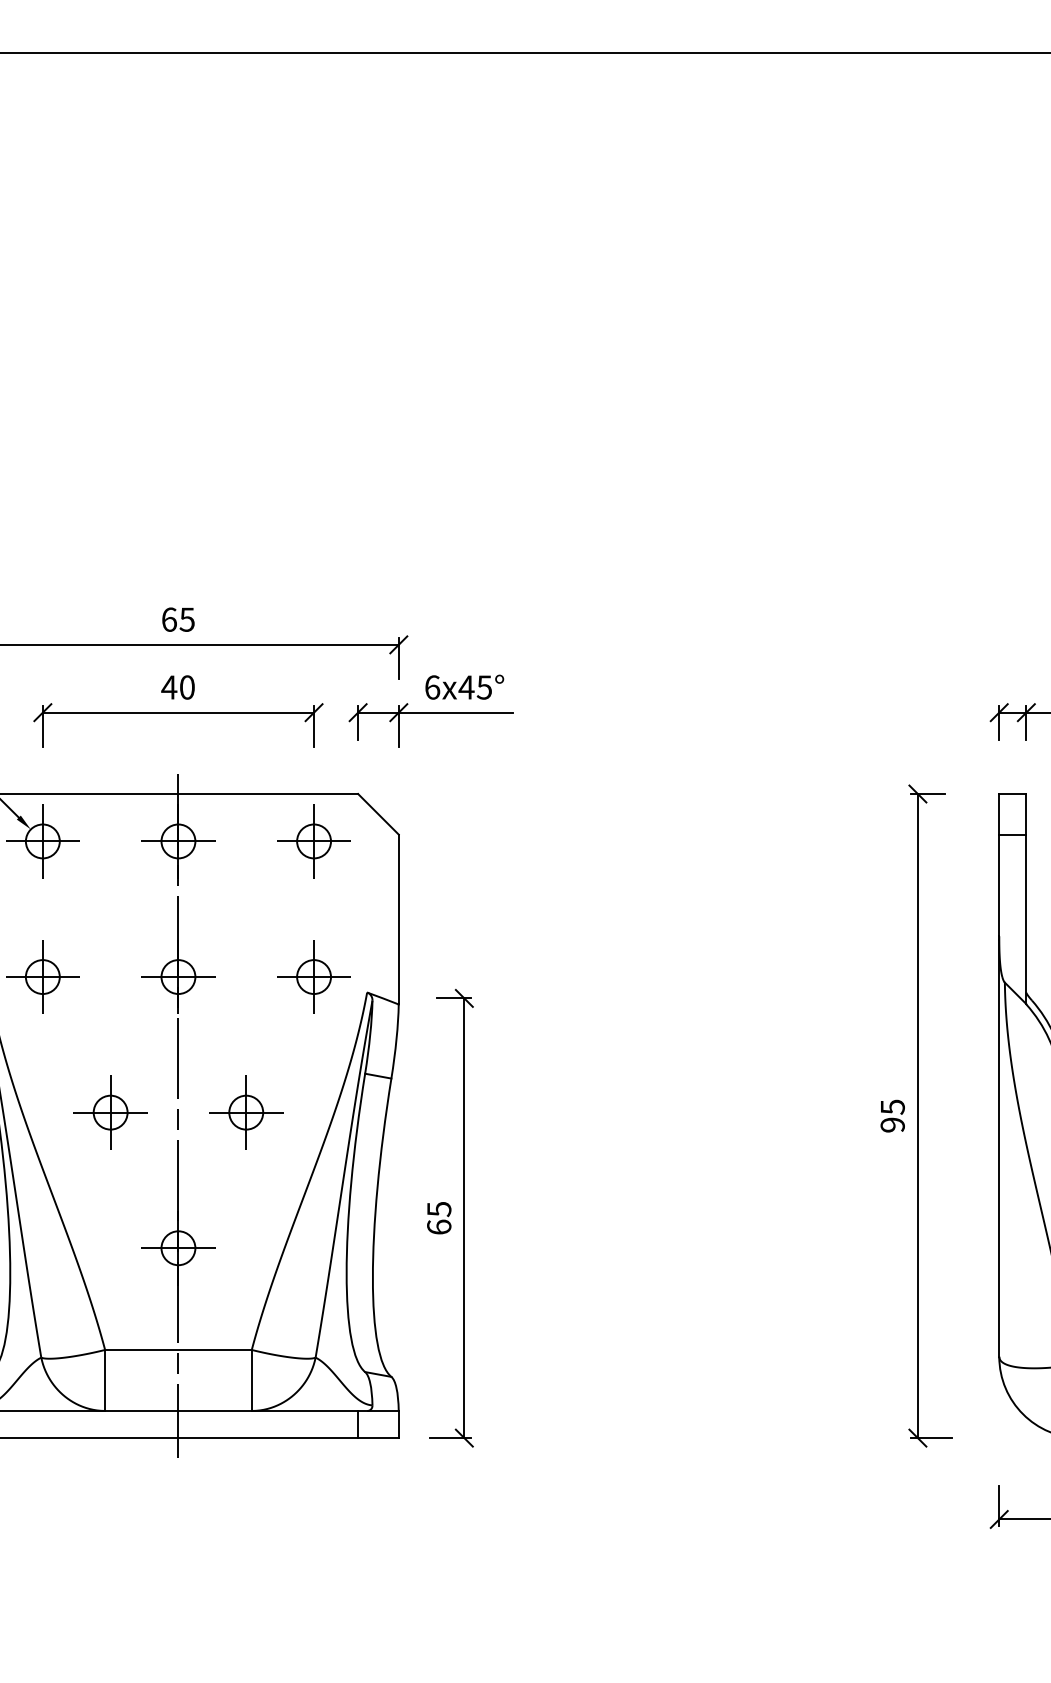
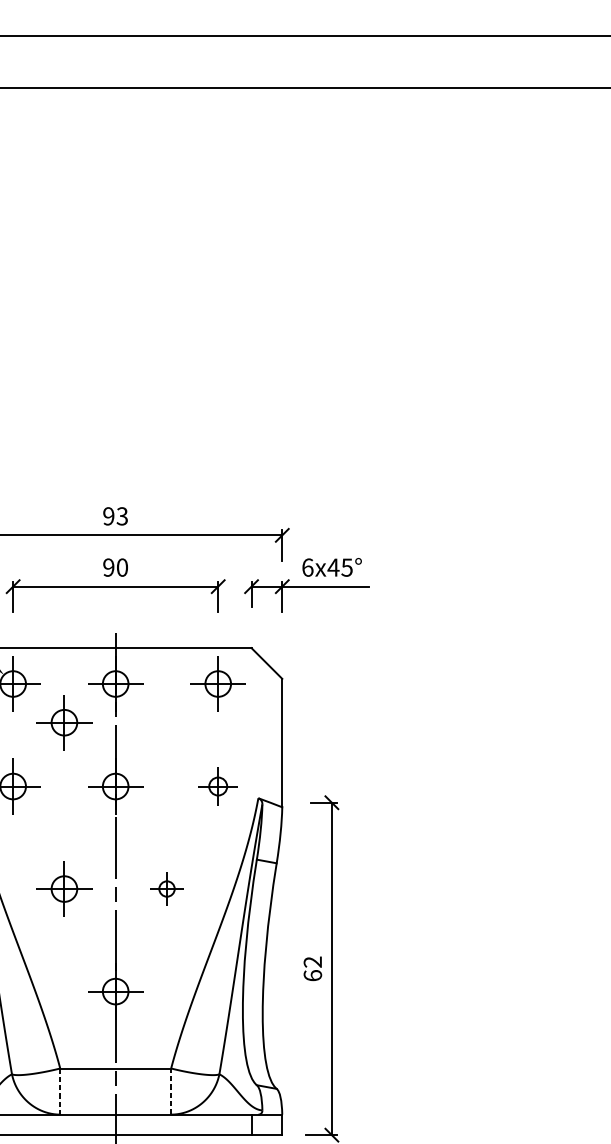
text: (178, 619) -> (115, 516), 65 -> 93
text: (169, 687) -> (108, 567), 40 -> 90
part: (110, 892) -> (64, 722), added
part: (313, 976) -> (217, 786), size x0.7
part: (246, 1112) -> (167, 888), size x0.6
text: (439, 1209) -> (313, 962), 65 -> 62
line: (105, 1380) -> (60, 1091), solid -> dashed
line: (251, 1380) -> (170, 1091), solid -> dashed

